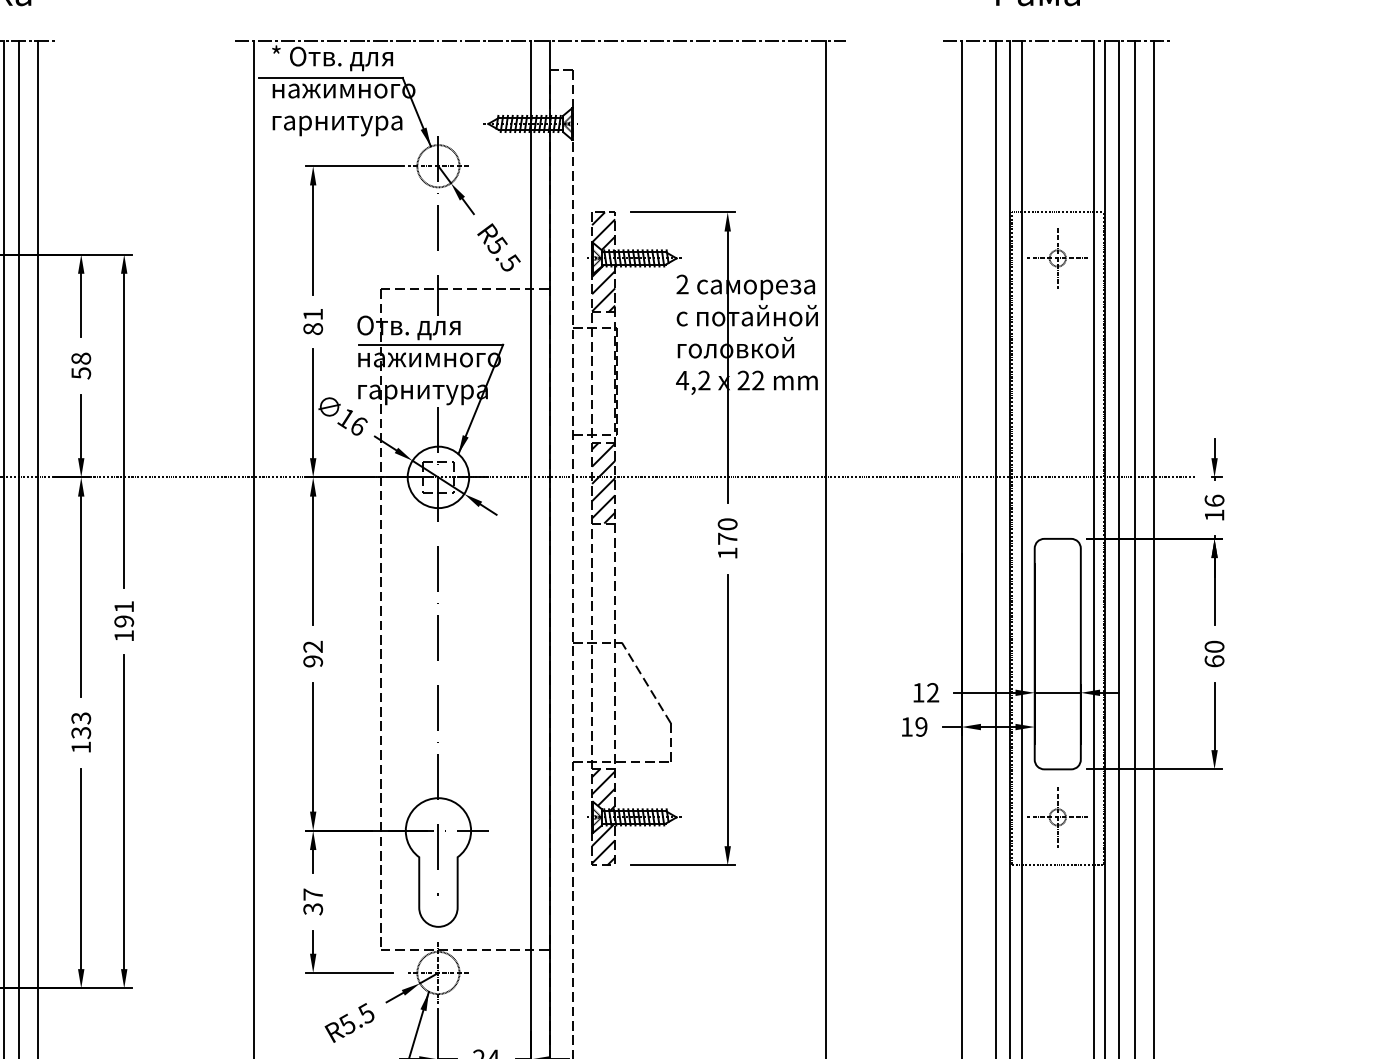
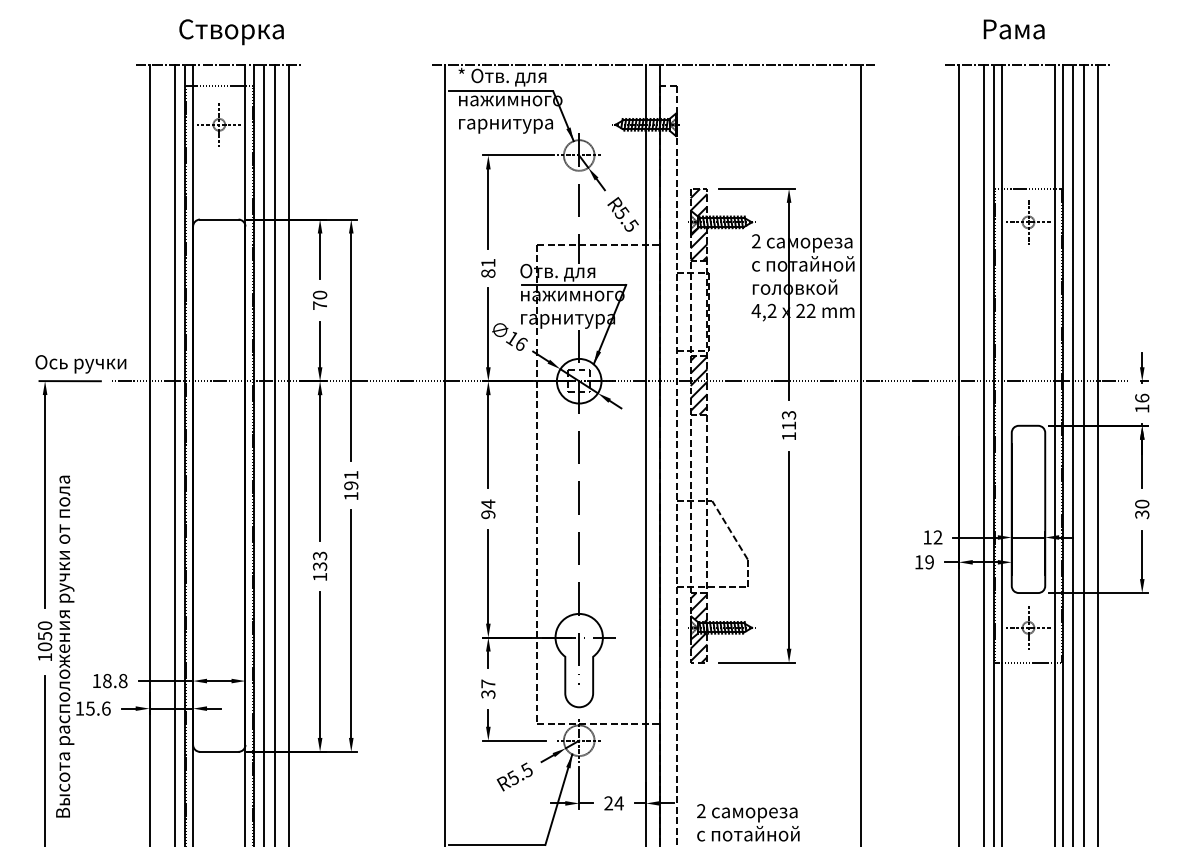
text: (81, 366) -> (320, 300), 58 -> 70
text: (728, 531) -> (789, 420), 170 -> 113
text: (313, 645) -> (488, 503), 92 -> 94
text: (1214, 661) -> (1142, 514), 60 -> 30

